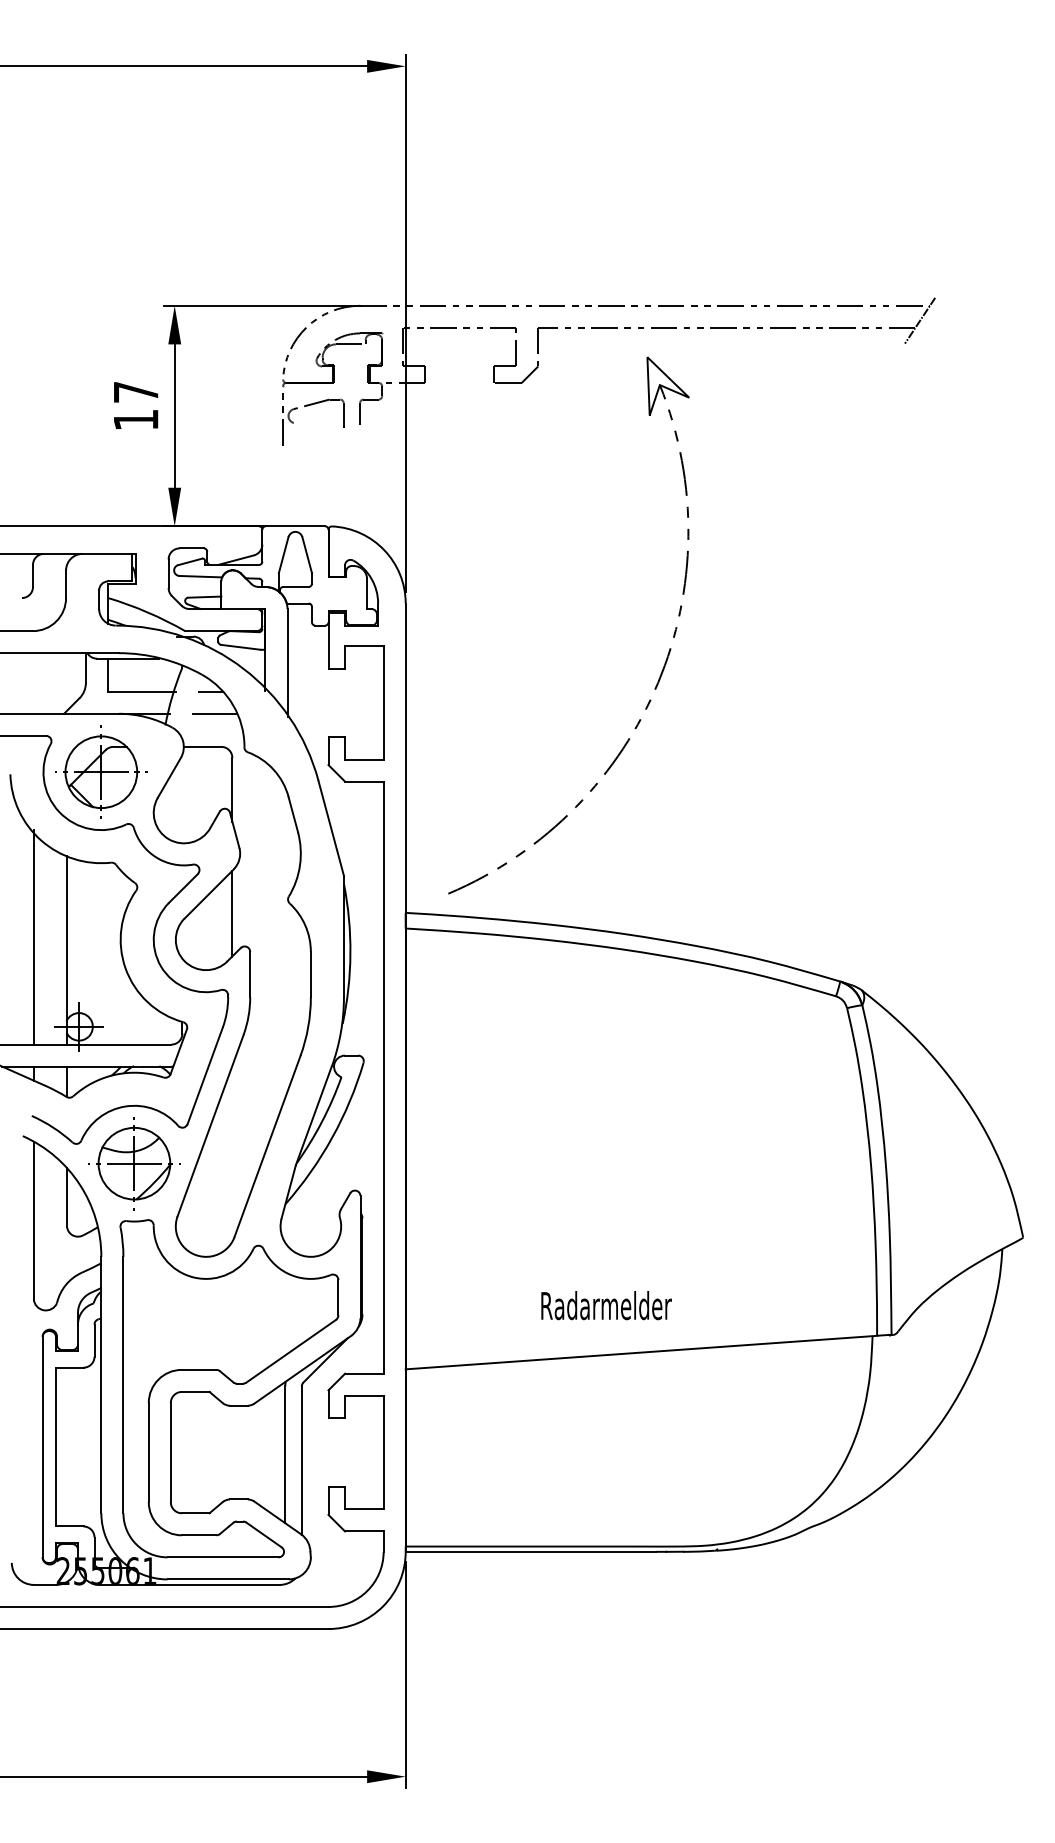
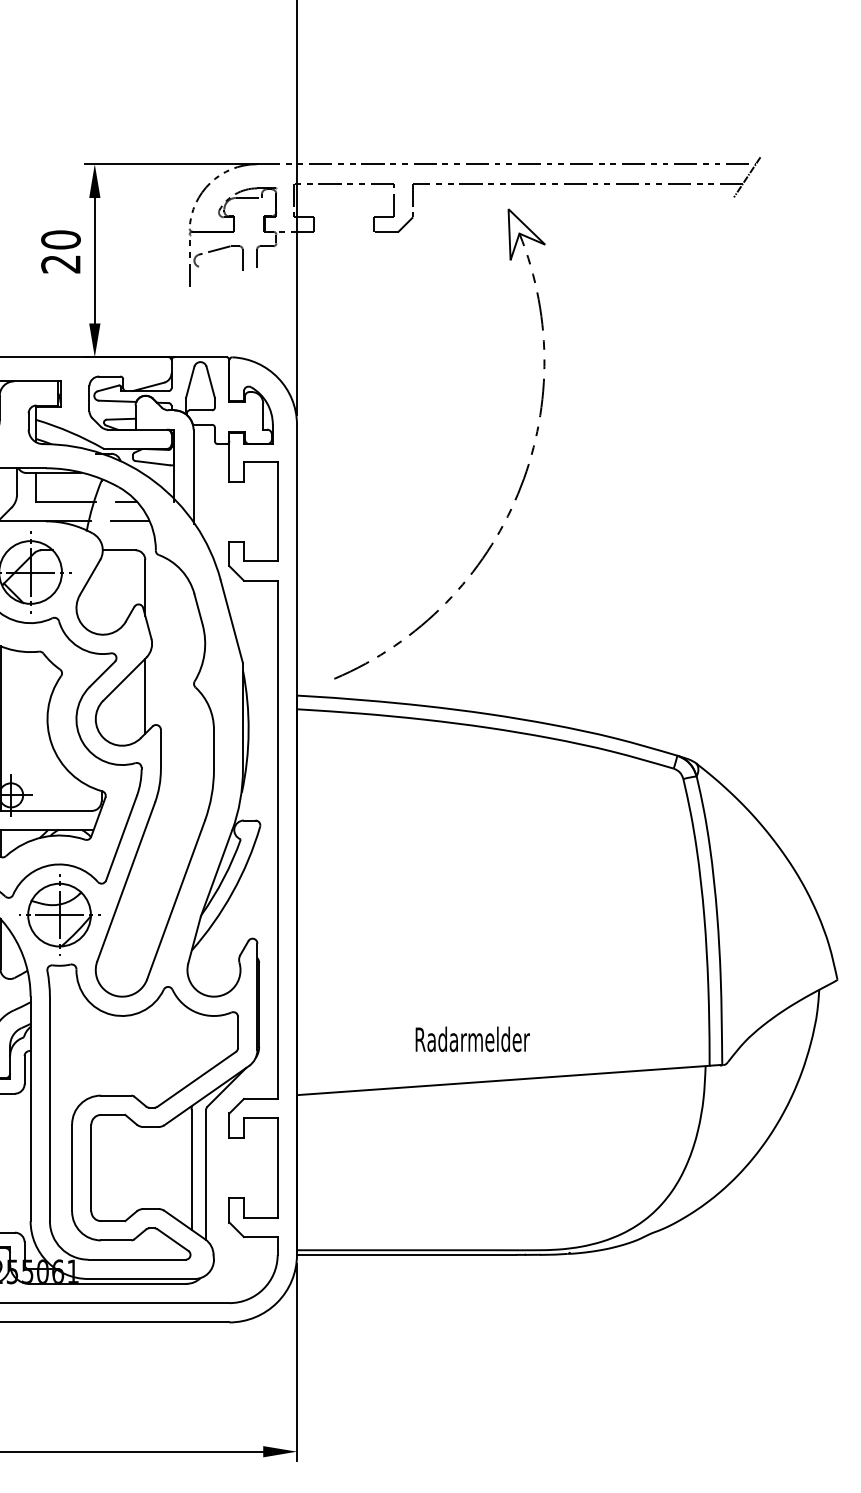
text: (135, 405) -> (60, 251), 17 -> 20

